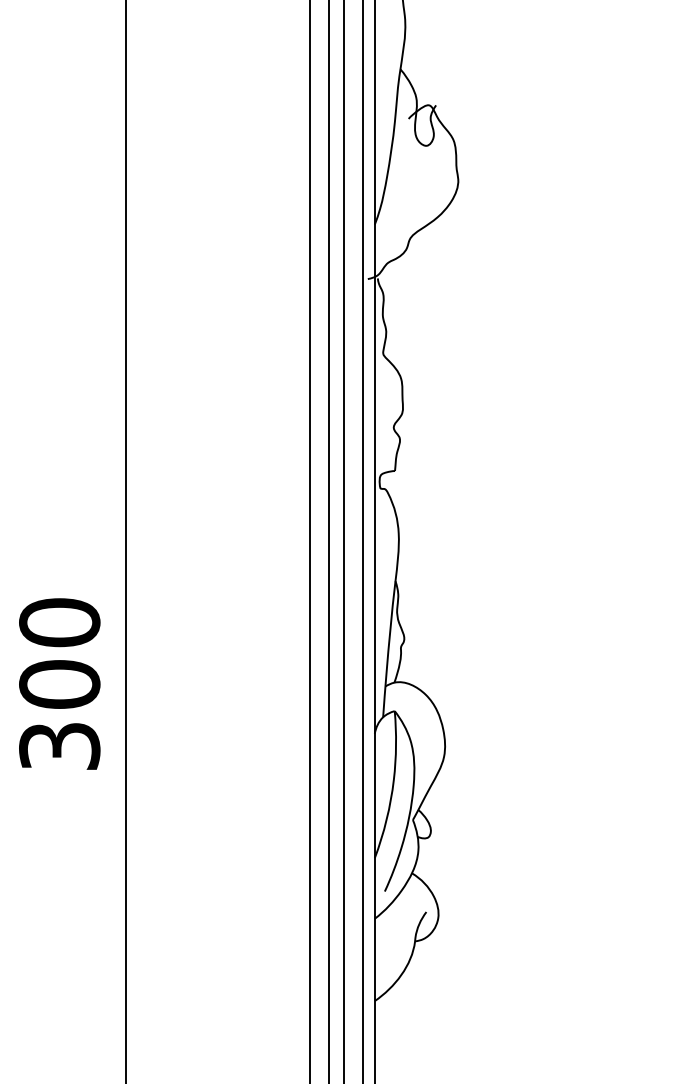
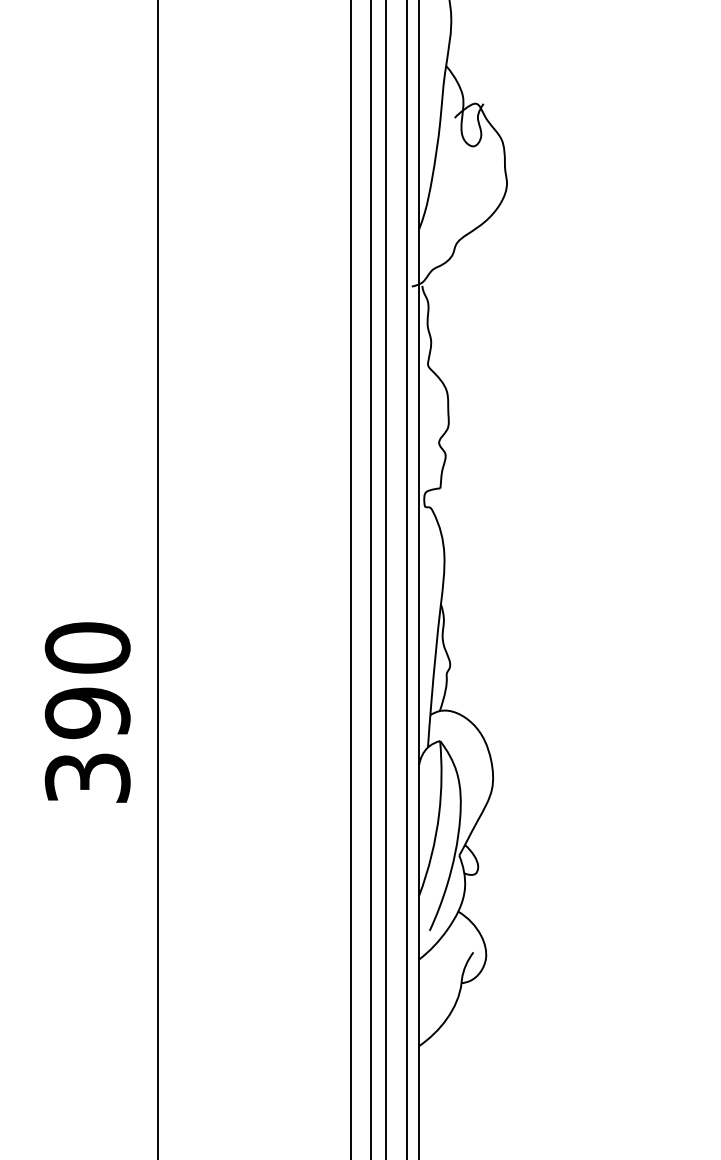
text: (59, 684) -> (87, 713), 300 -> 390

